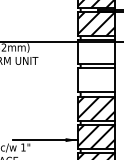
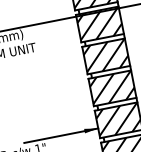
hatch: (96, 52) -> (100, 24), added
hatch: (96, 80) -> (106, 56), added

